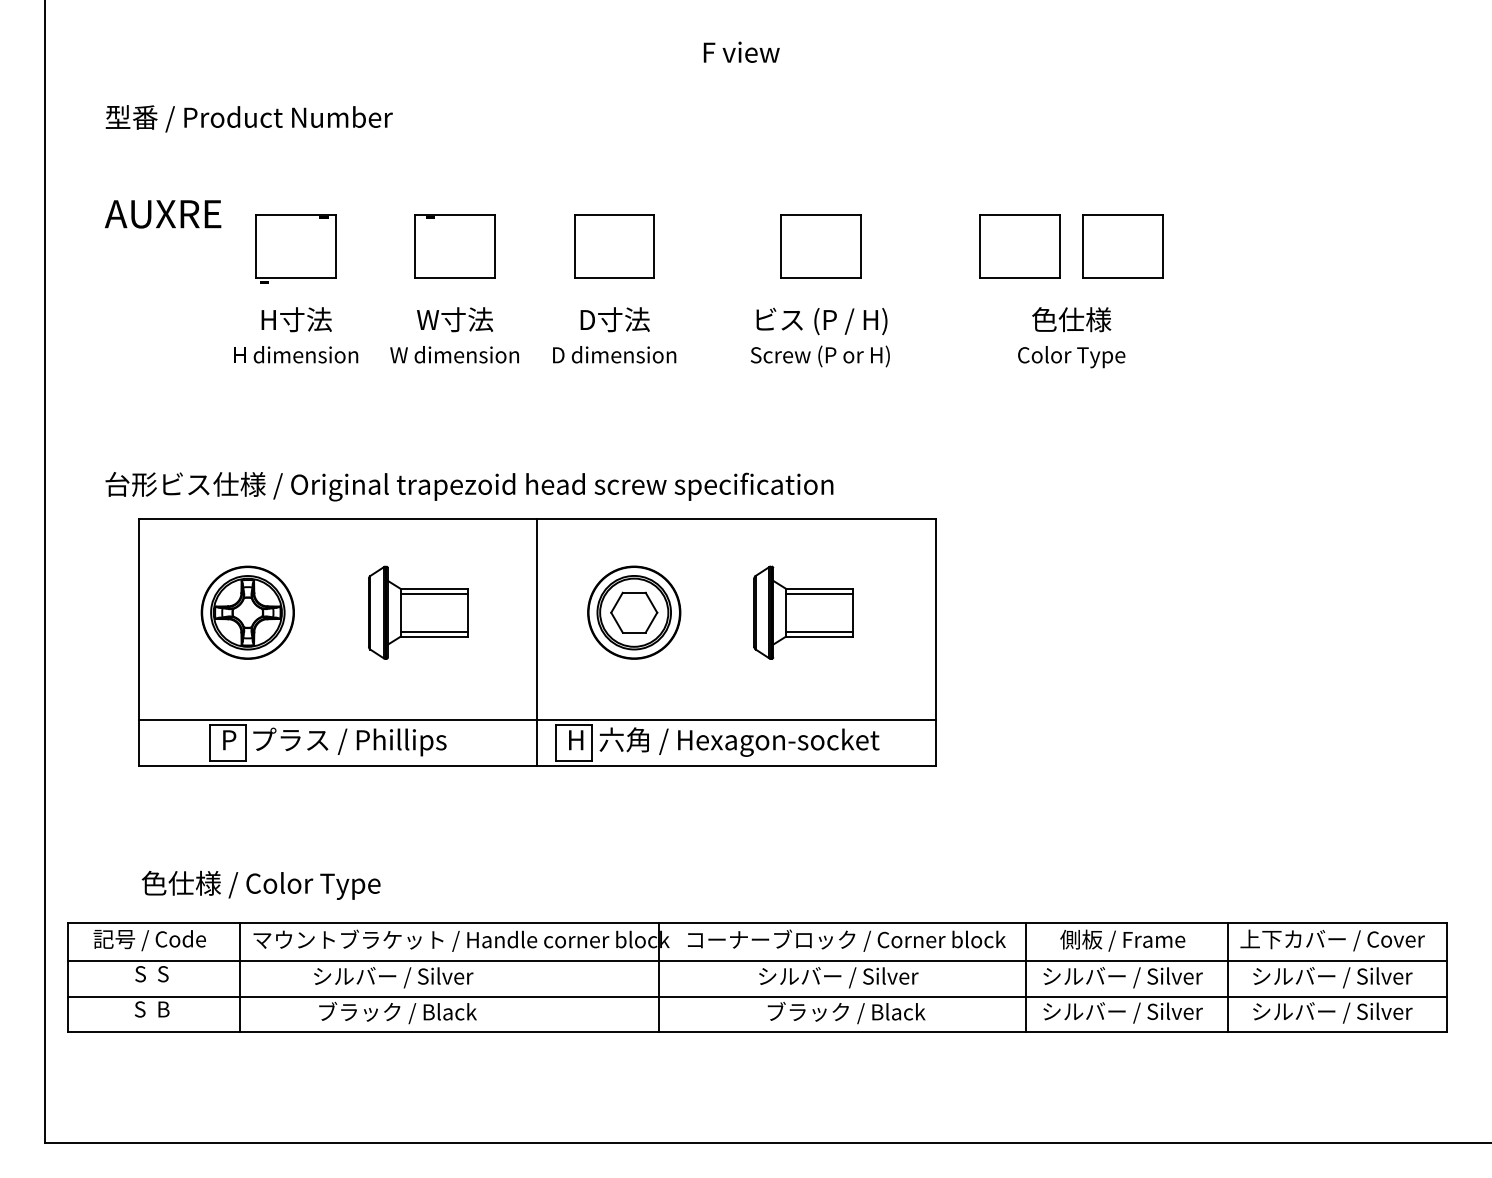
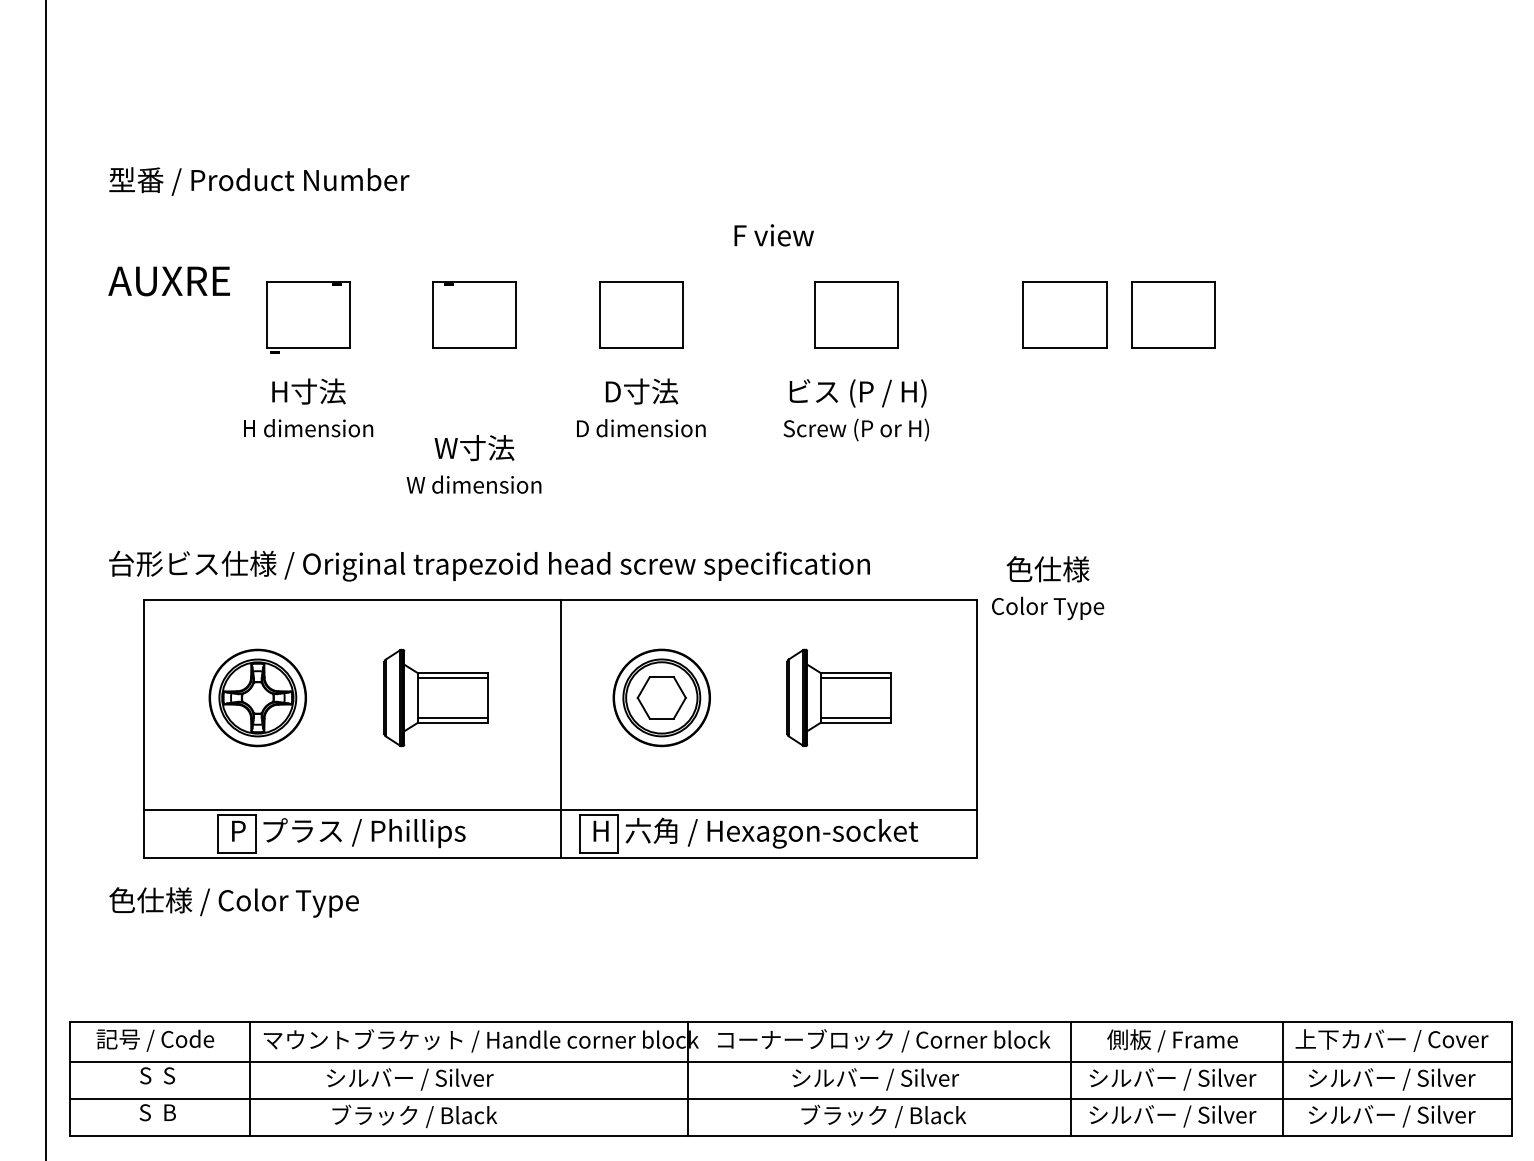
text: (741, 51) -> (773, 234), moved
text: (454, 335) -> (473, 464), moved
text: (1071, 337) -> (1047, 587), moved
text: (260, 884) -> (233, 901), moved

